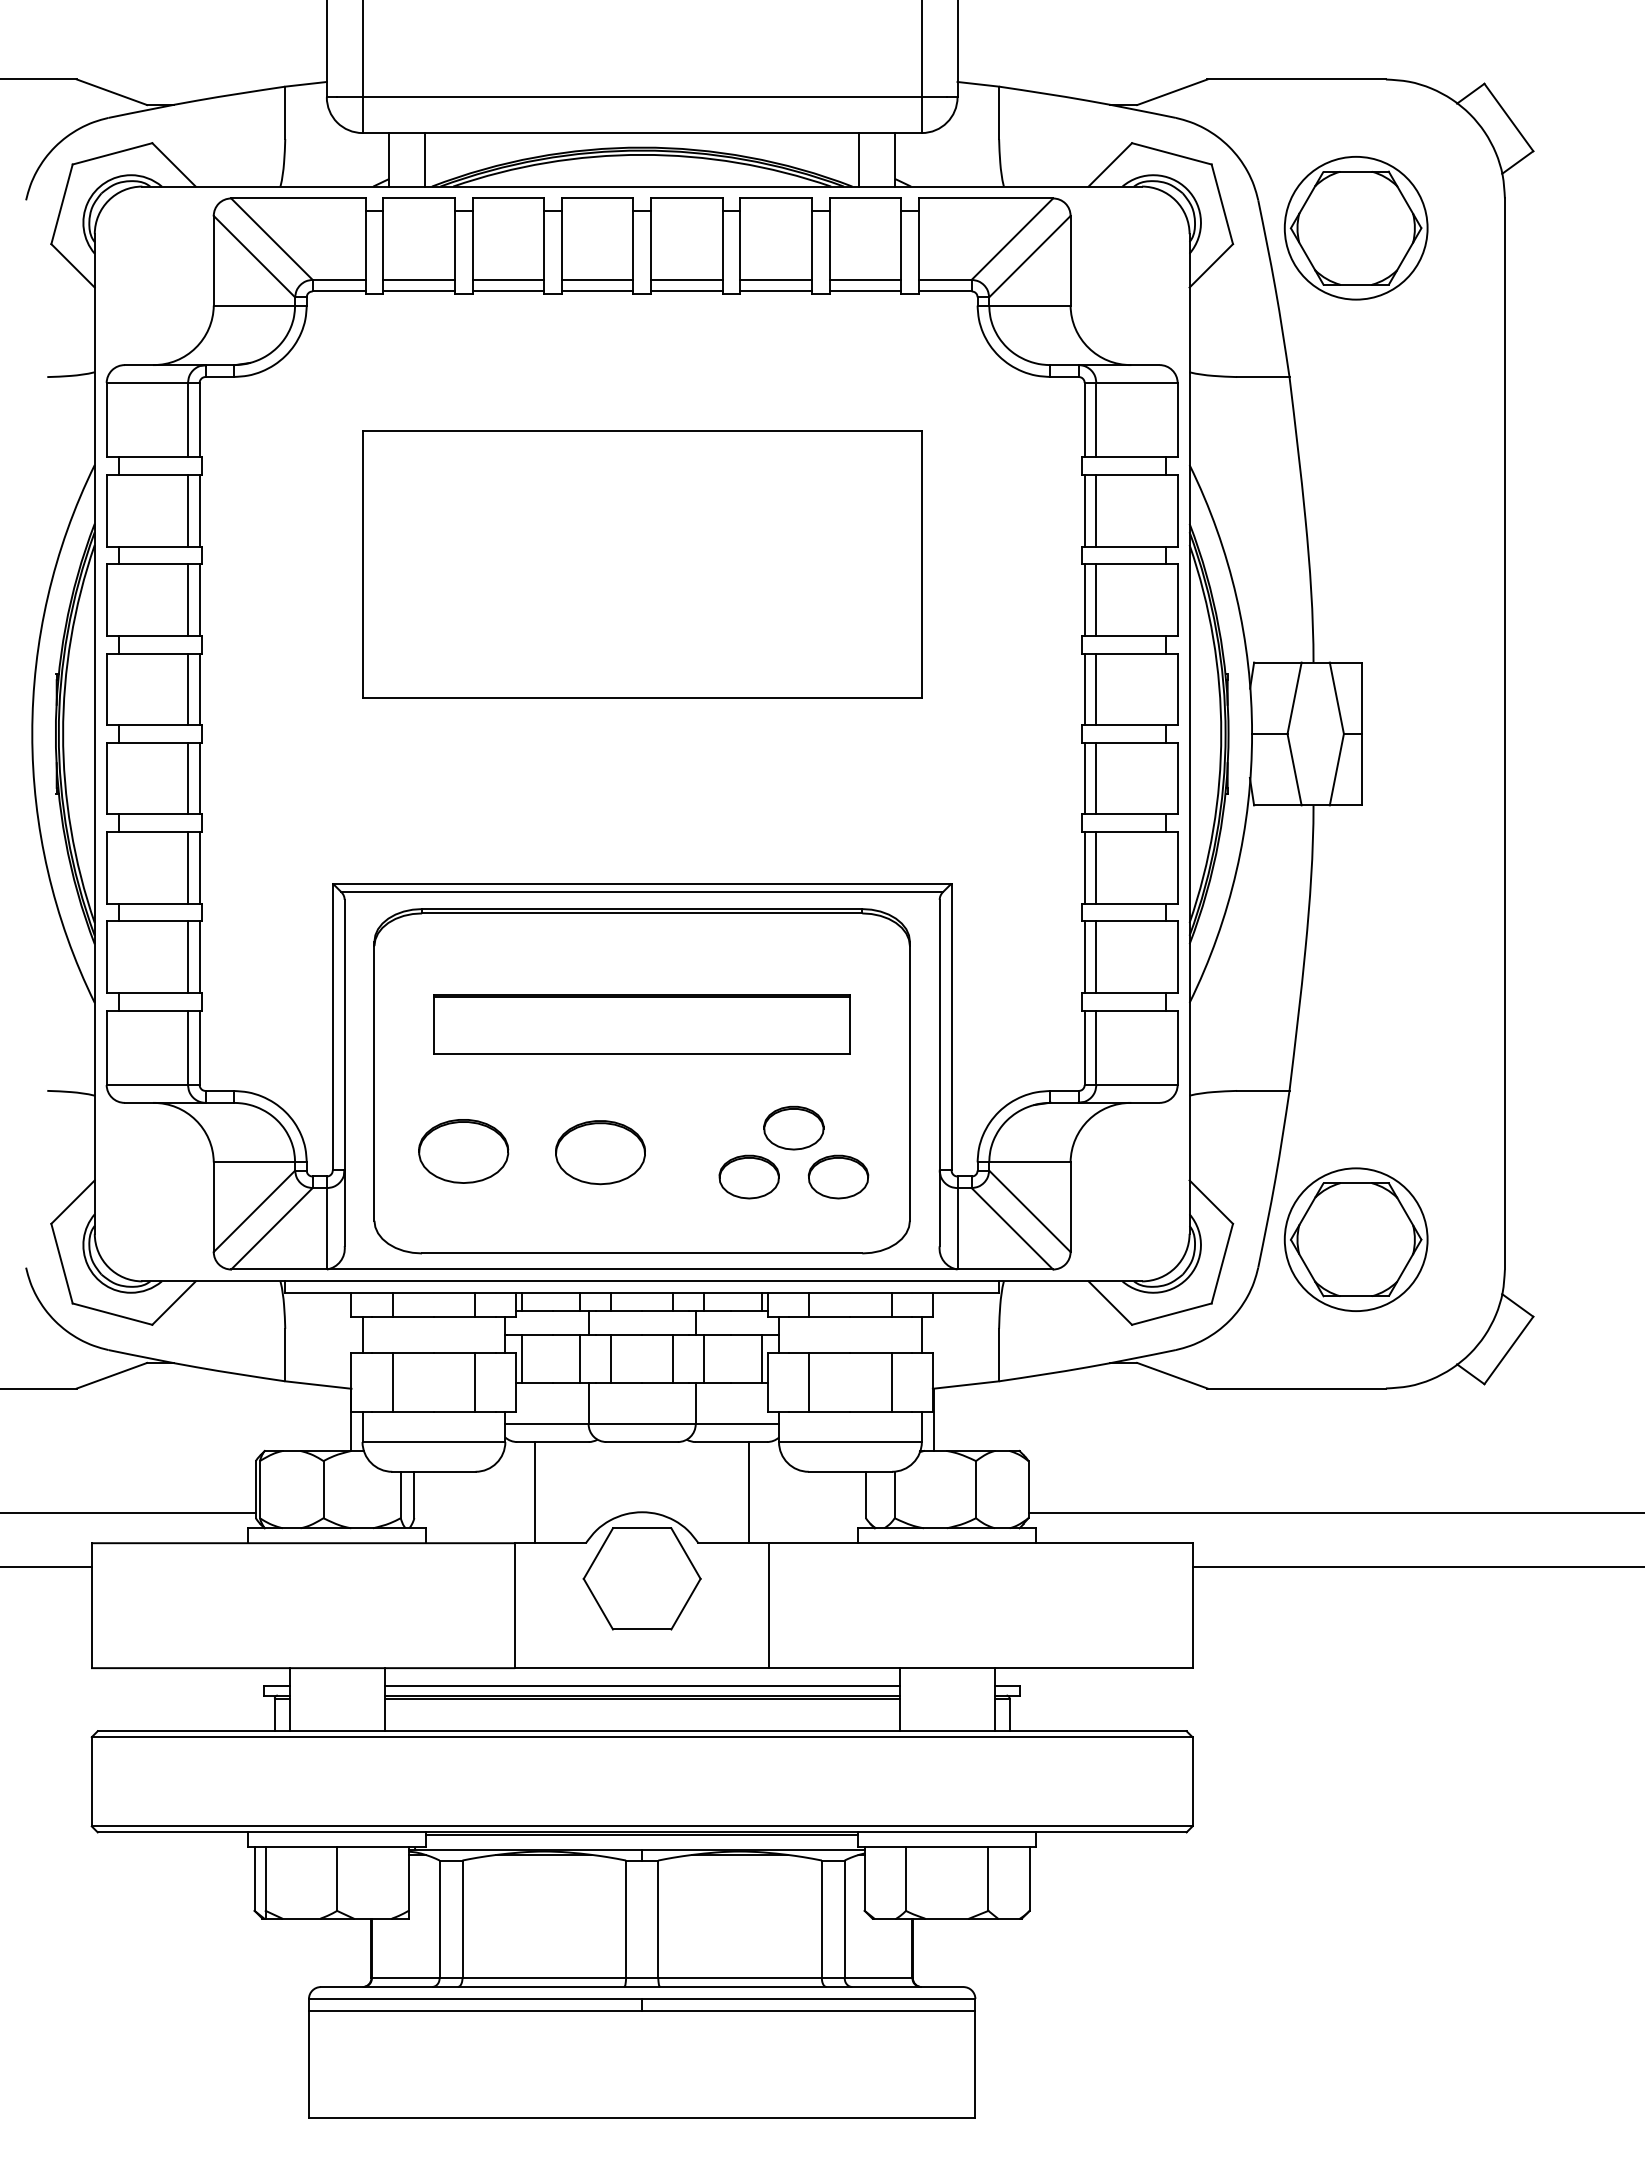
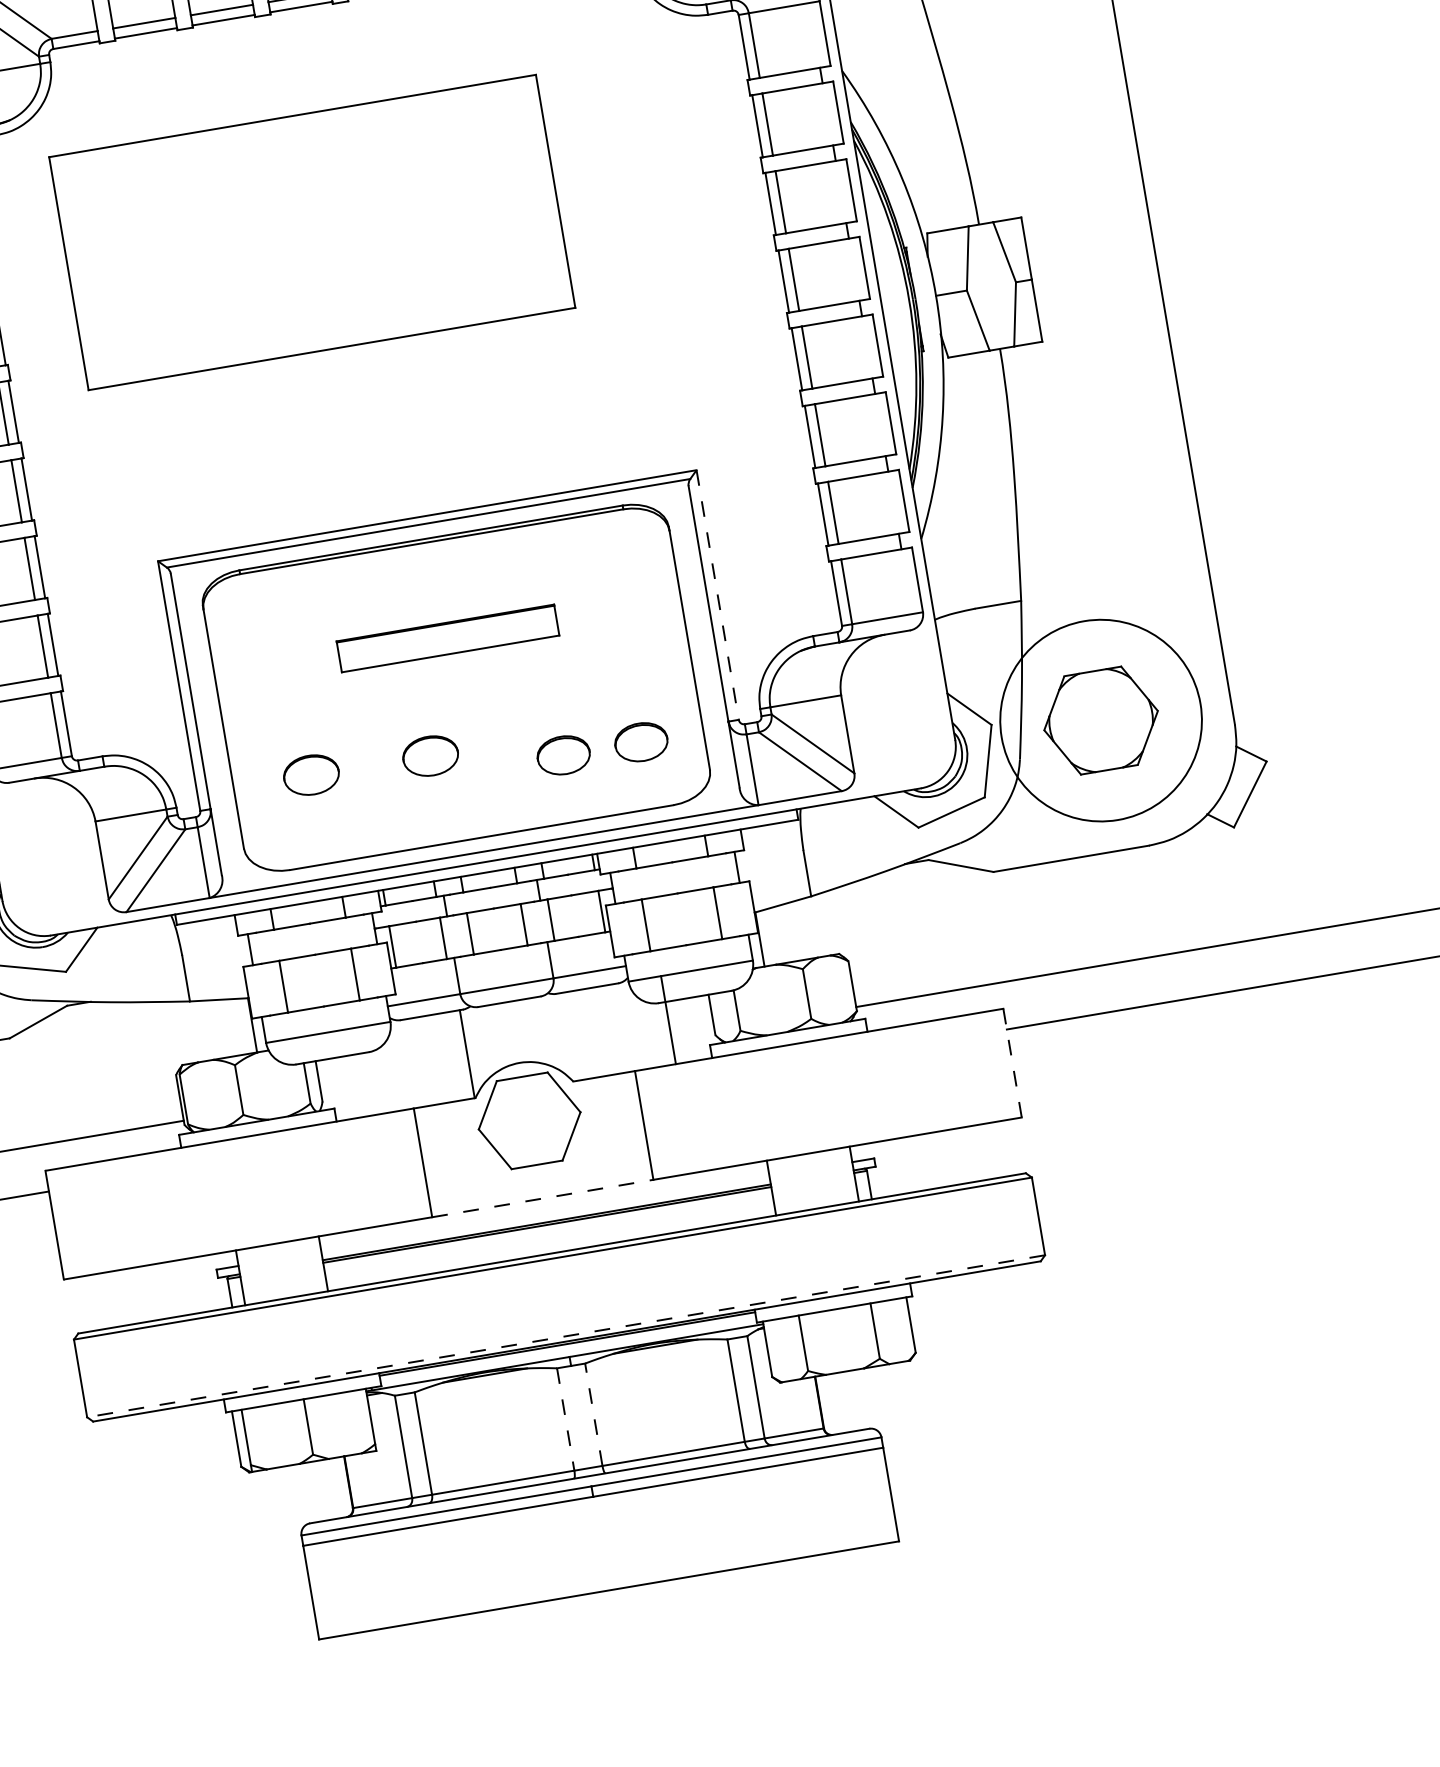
part: (642, 564) -> (312, 232), moved
part: (641, 1024) -> (447, 638), size x0.6
line: (951, 1027) -> (717, 595), solid -> dashed
part: (793, 1127) -> (594, 705), removed
part: (463, 1151) -> (311, 775), size x0.7
part: (600, 1152) -> (430, 755), size x0.7
circle: (1355, 1239) -> (1100, 720), size x1.6
line: (535, 1492) -> (467, 1054), moved
line: (749, 1492) -> (668, 1020), moved
line: (1192, 1605) -> (1012, 1063), solid -> dashed
line: (642, 1668) -> (543, 1198), solid -> dashed
line: (641, 1686) -> (544, 1214), removed
line: (641, 1826) -> (565, 1336), solid -> dashed
line: (626, 1919) -> (566, 1419), solid -> dashed
line: (658, 1919) -> (594, 1414), solid -> dashed

